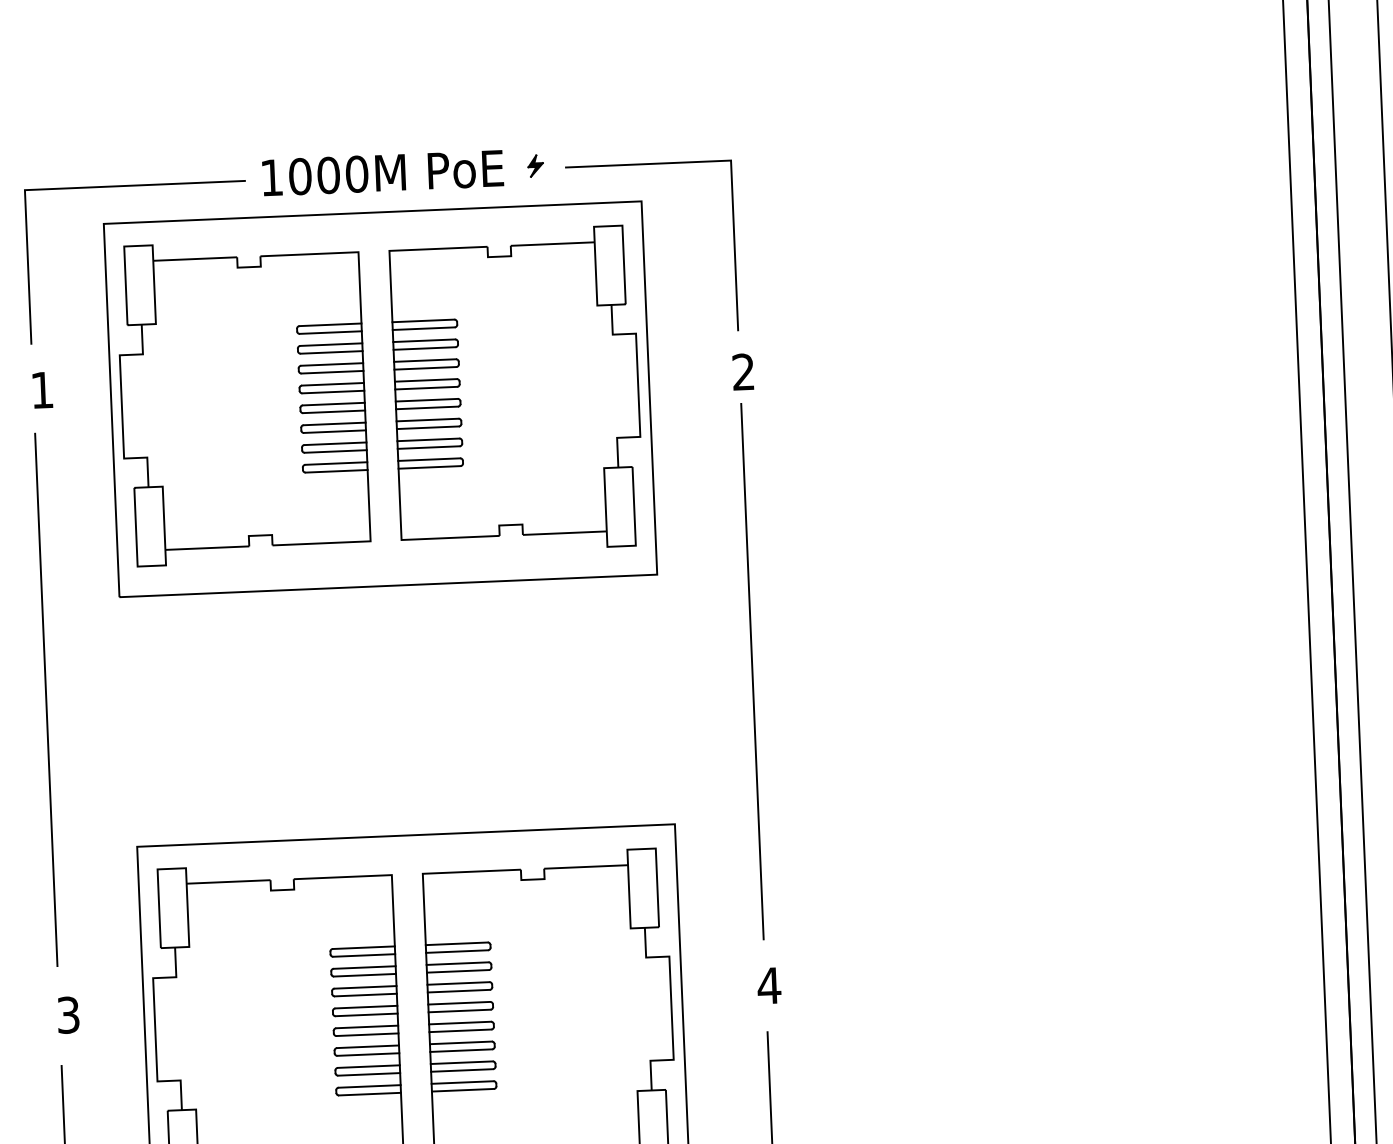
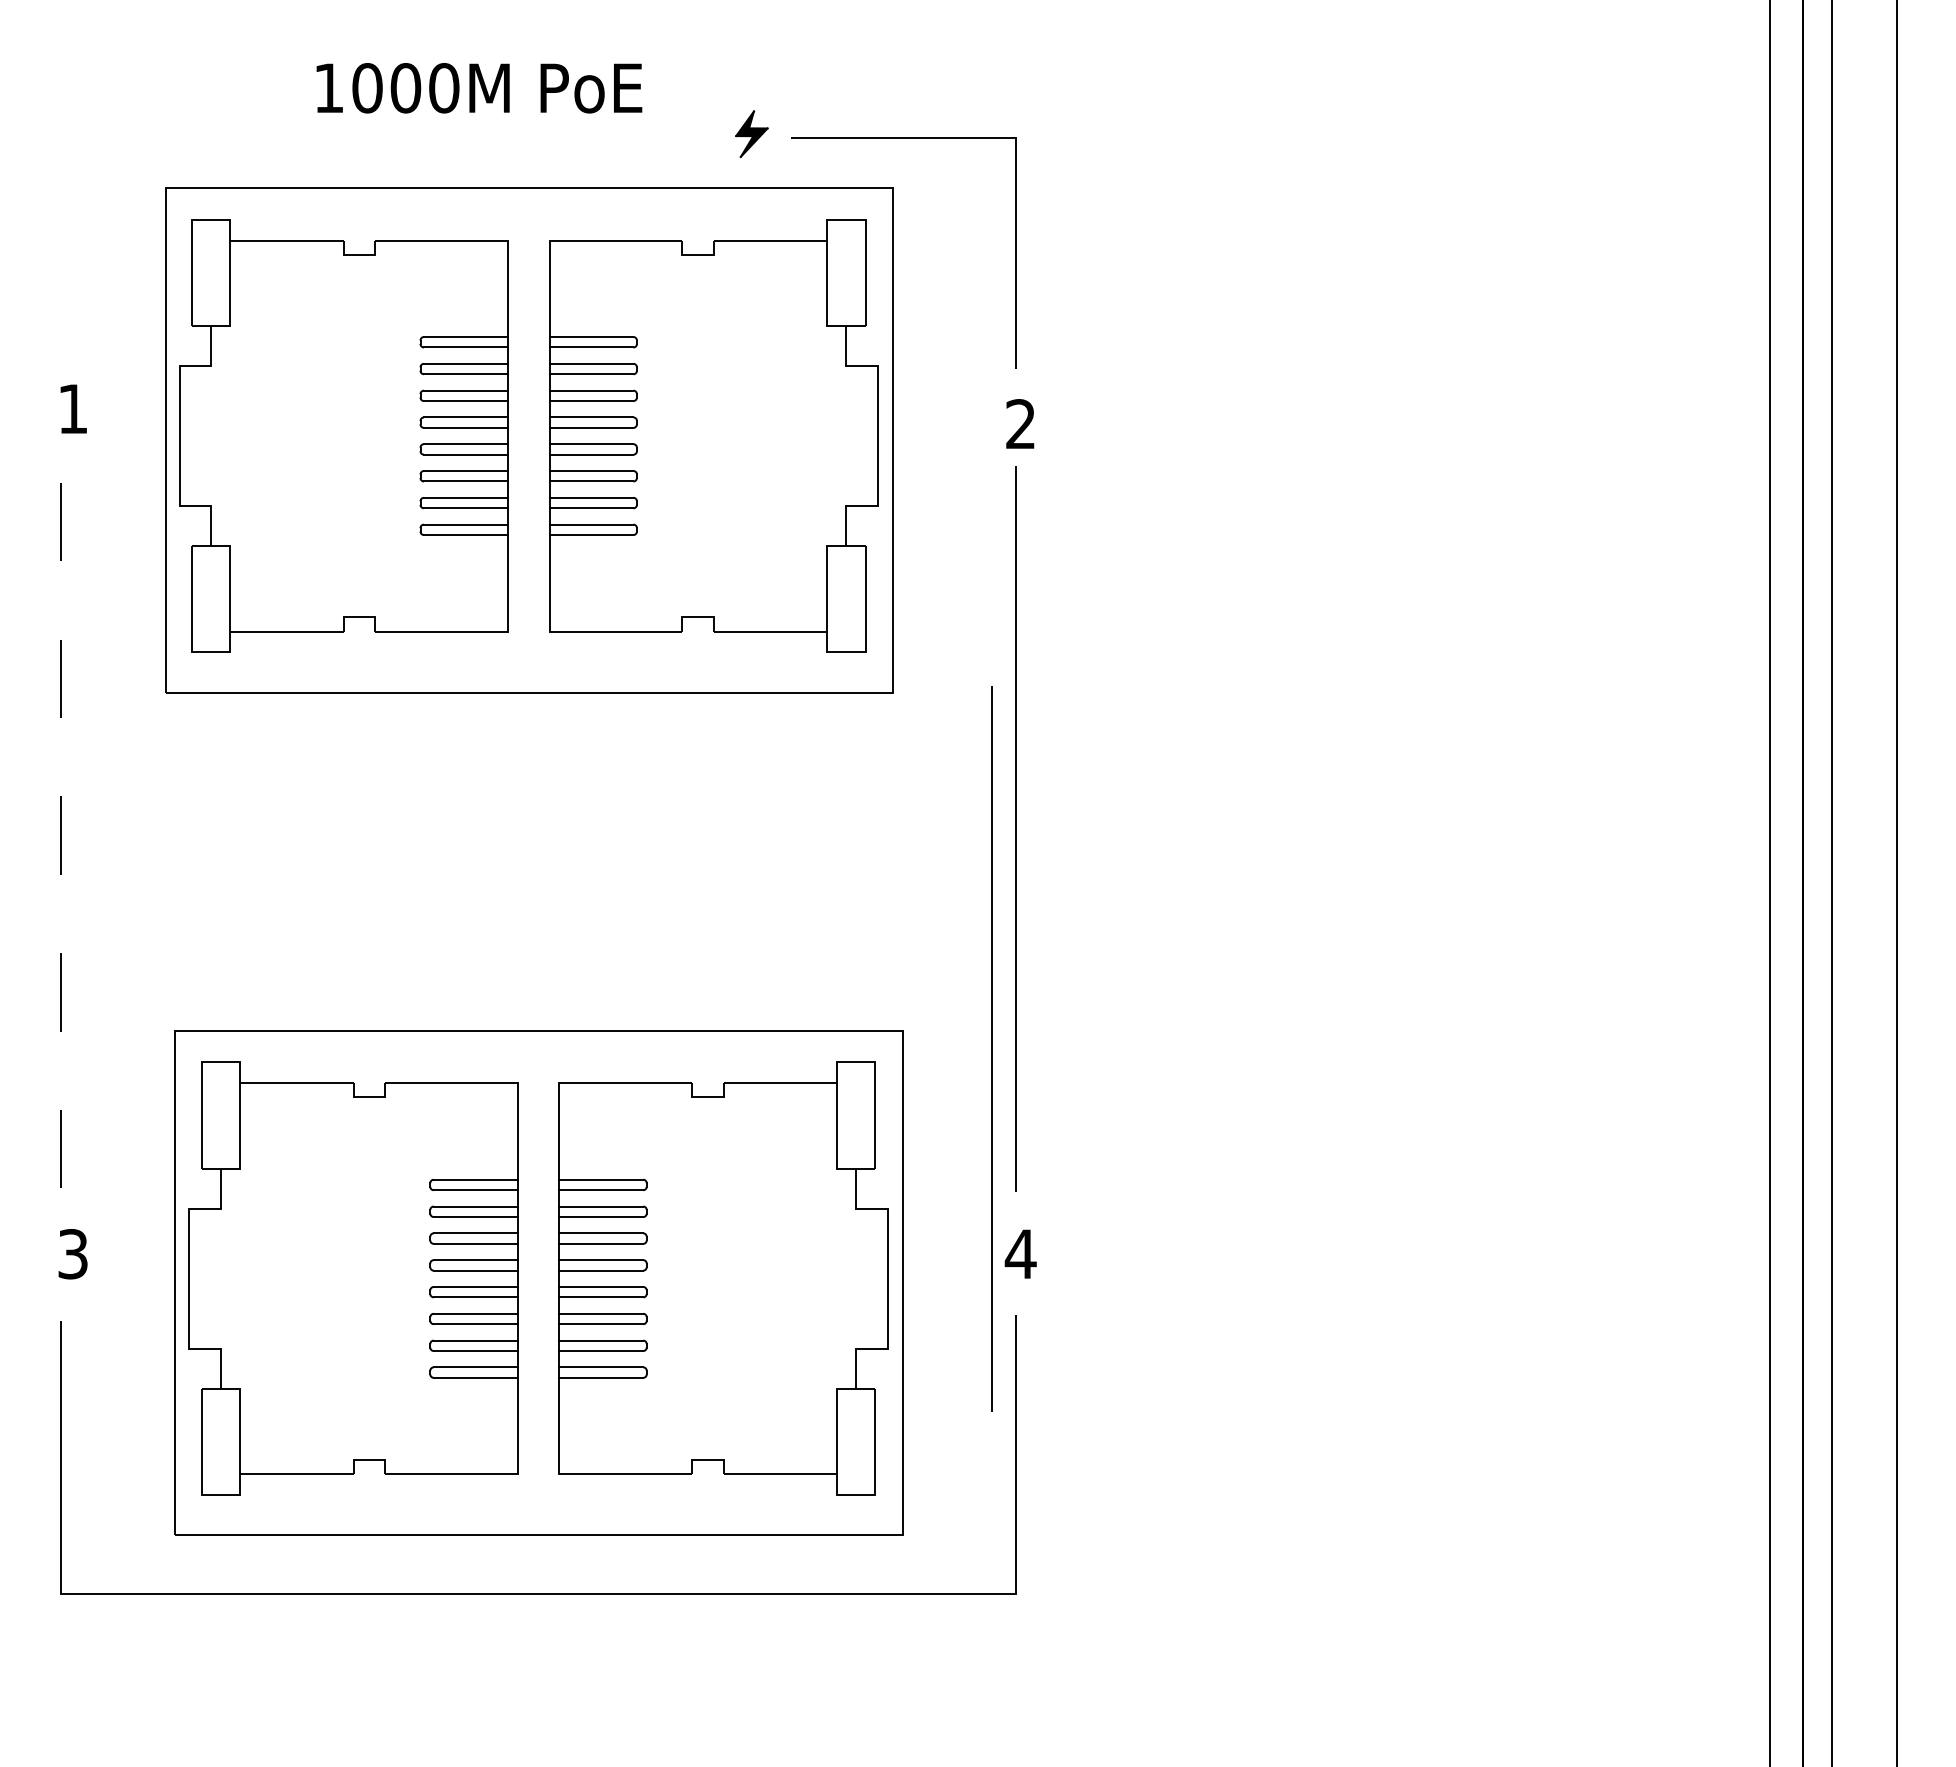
part: (535, 166) -> (751, 134), size x1.6
text: (383, 173) -> (479, 88), moved
line: (134, 185) -> (209, 138), removed
line: (45, 699) -> (60, 826), solid -> dashed
line: (741, 834) -> (991, 1048), added

